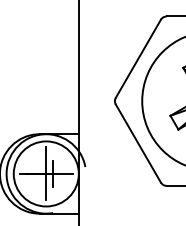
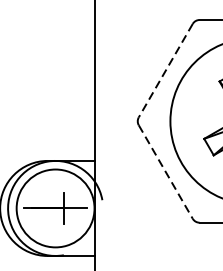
line: (138, 59) -> (165, 71), solid -> dashed
line: (138, 143) -> (165, 172), solid -> dashed
line: (46, 173) -> (55, 207), removed

